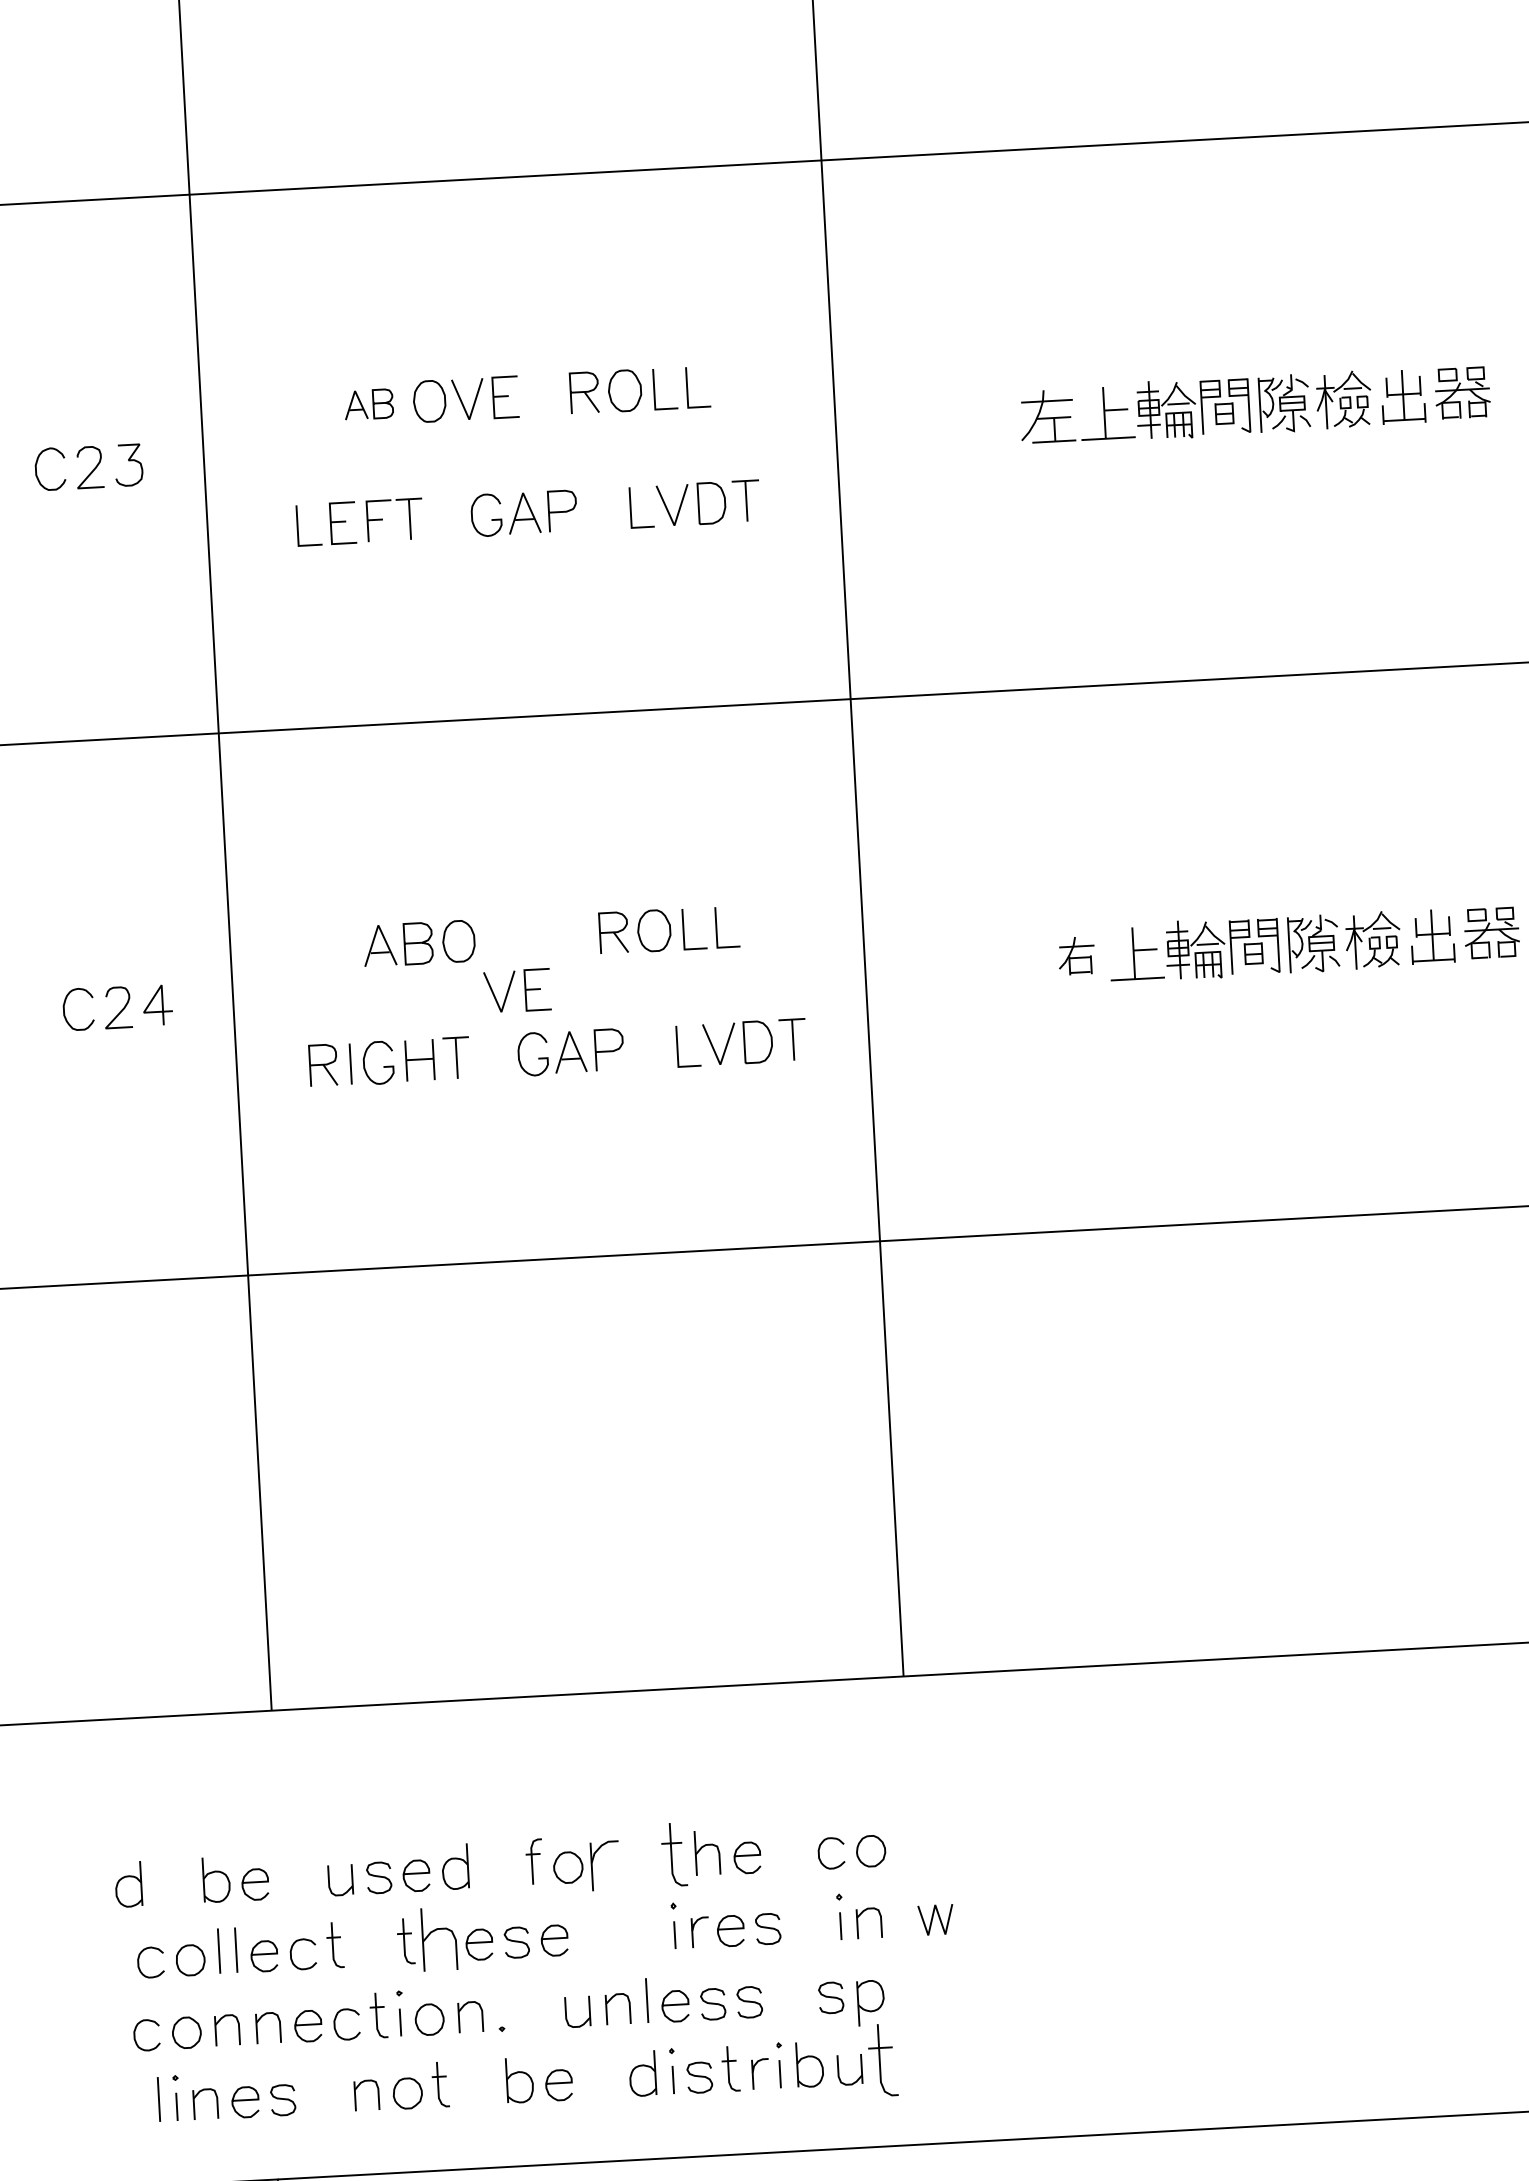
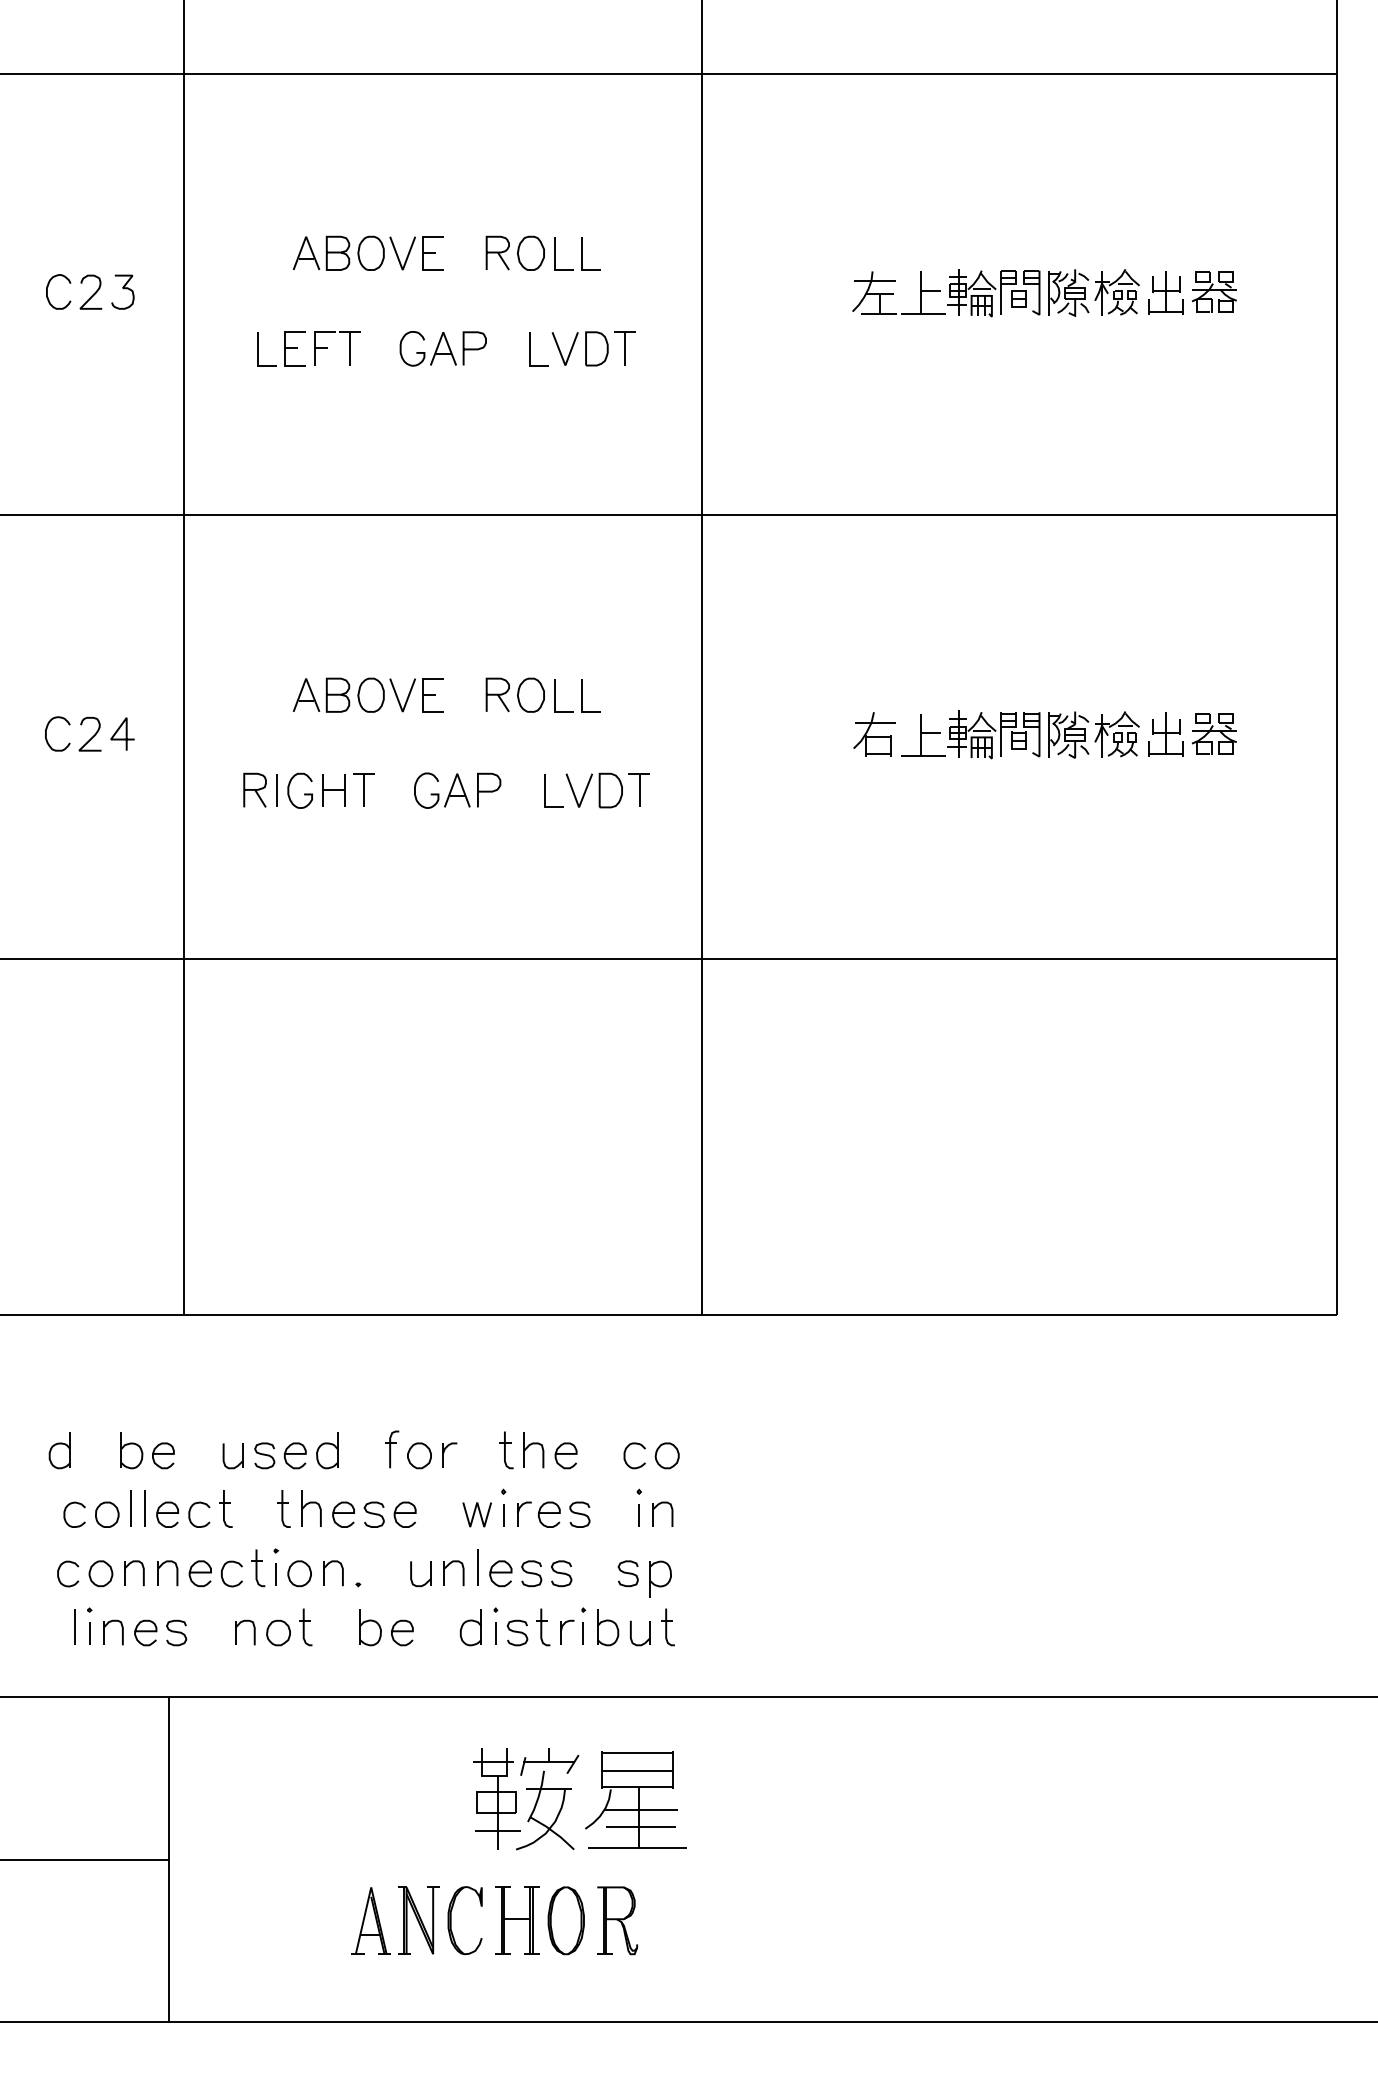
part: (368, 403) -> (321, 252), size x1.43
part: (1076, 956) -> (874, 734), size x1.43
part: (517, 991) -> (416, 695), moved
part: (674, 1855) -> (506, 1450), size x0.71
part: (604, 1864) -> (449, 1454), size x0.62
line: (933, 1918) -> (475, 1513), moved
part: (439, 1939) -> (311, 1508), size x0.71
part: (882, 2060) -> (667, 1627), size x0.62

